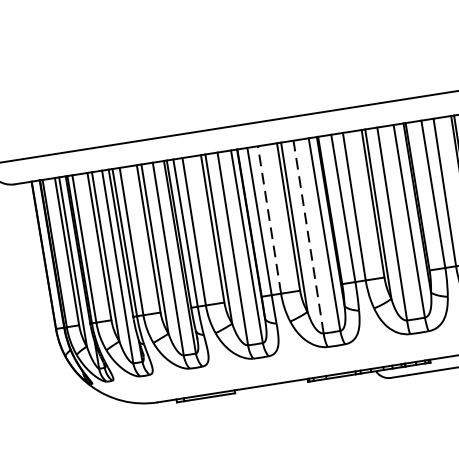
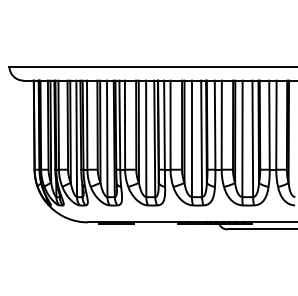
line: (269, 220) -> (170, 125), dashed -> solid
line: (307, 236) -> (191, 138), dashed -> solid

